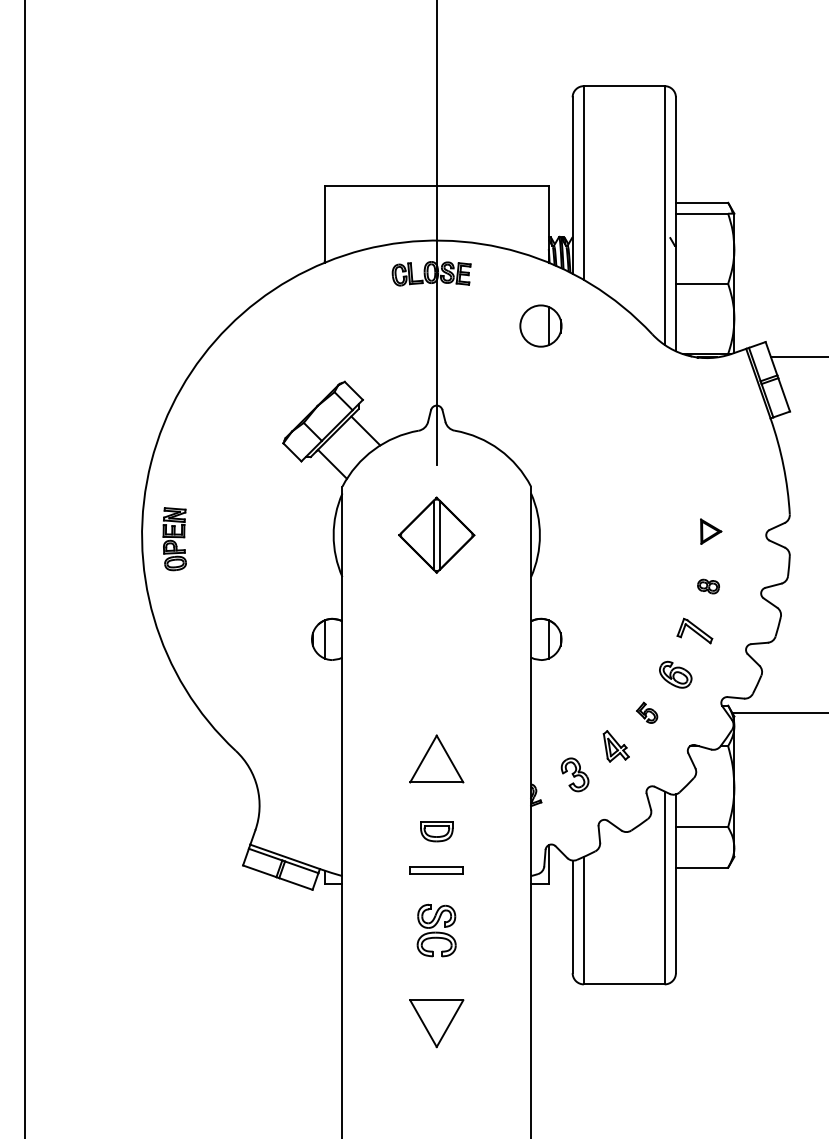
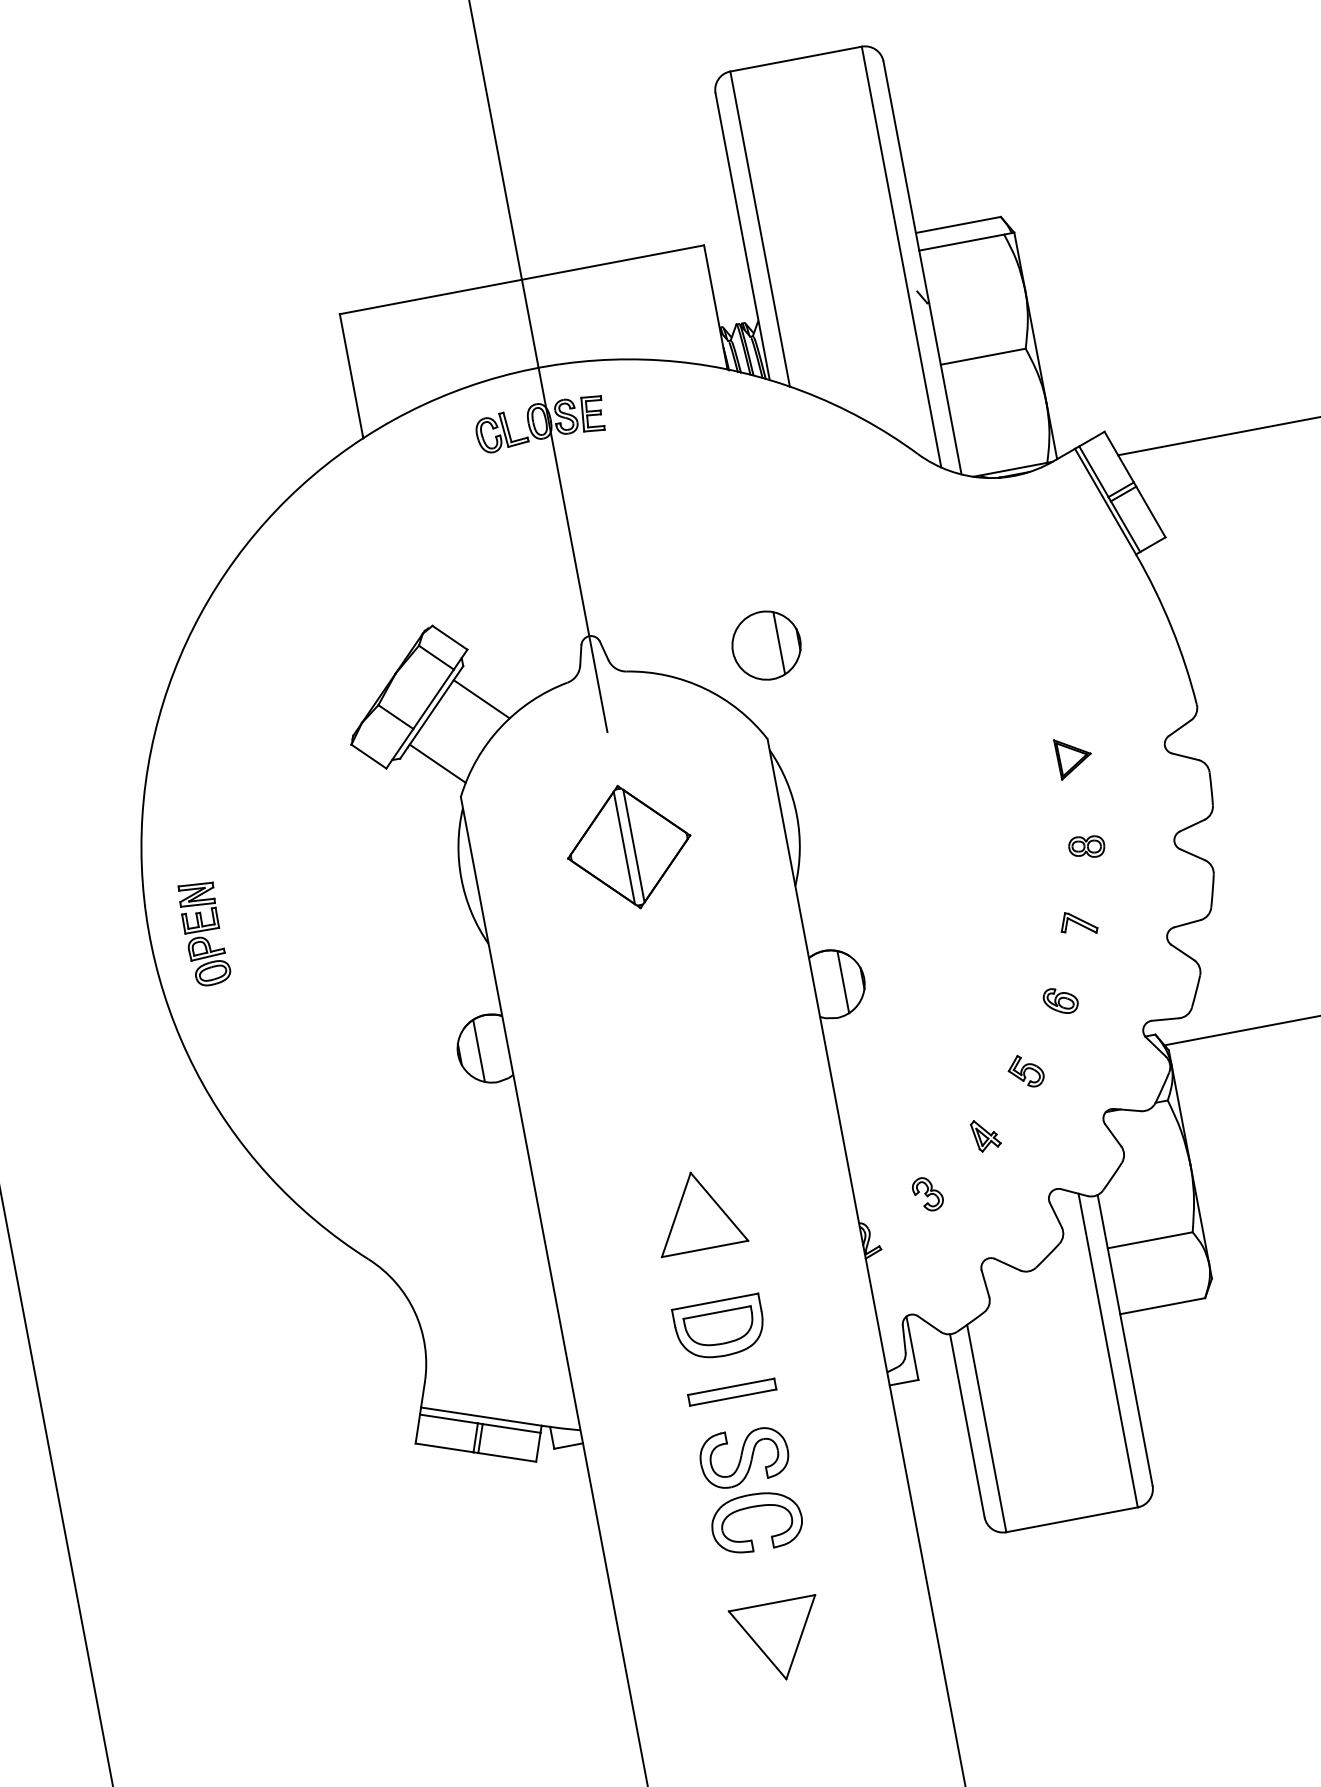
part: (540, 325) -> (765, 644), moved
part: (694, 630) -> (1077, 922), size x0.62
part: (675, 675) -> (1060, 1001), size x0.62
part: (616, 745) -> (985, 1133), size x0.62
part: (575, 774) -> (928, 1193), size x0.62
part: (436, 831) -> (719, 1328), size x1.67
part: (436, 930) -> (750, 1489), size x1.43

